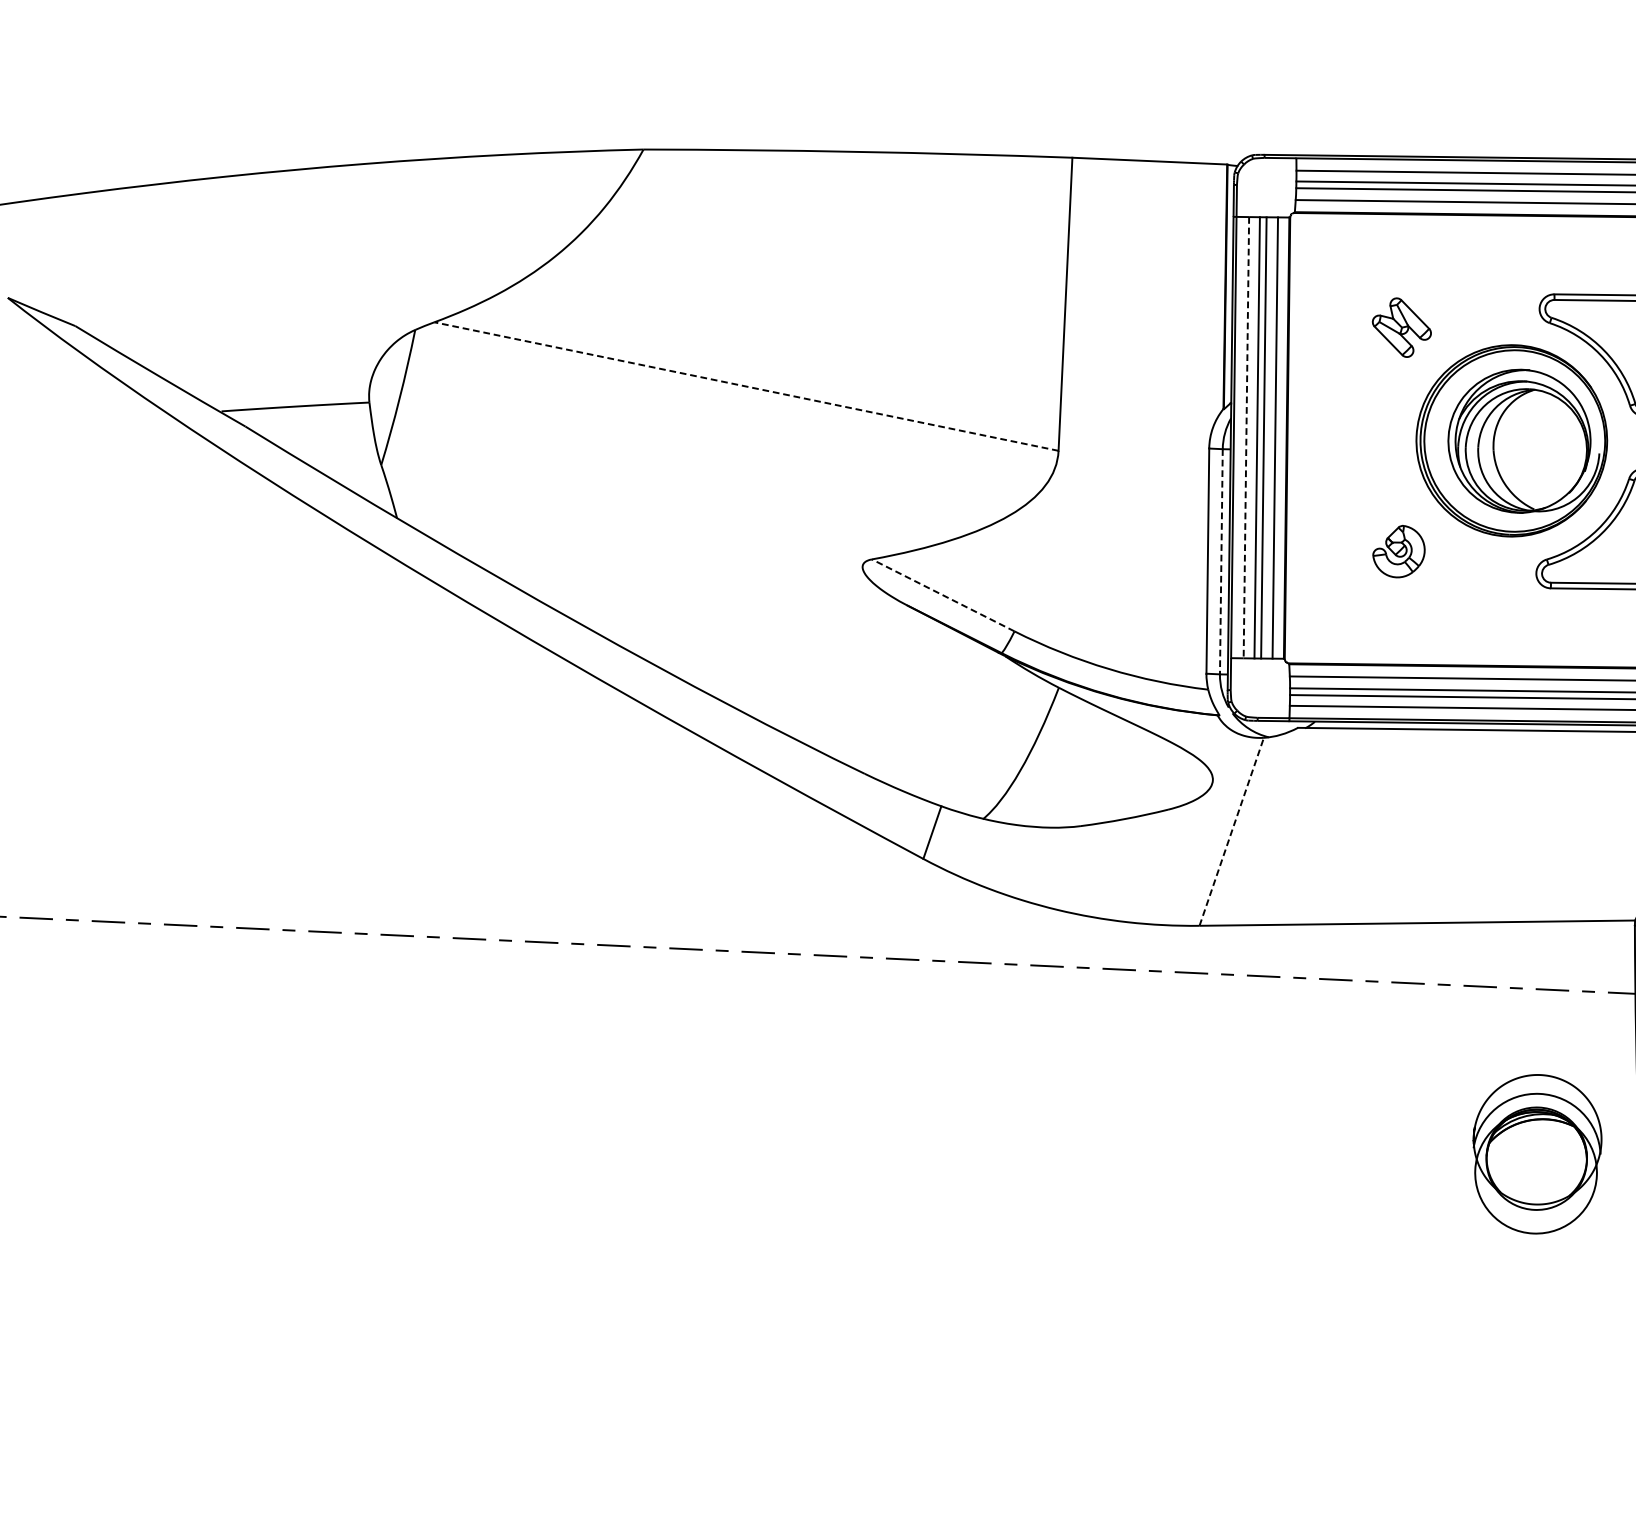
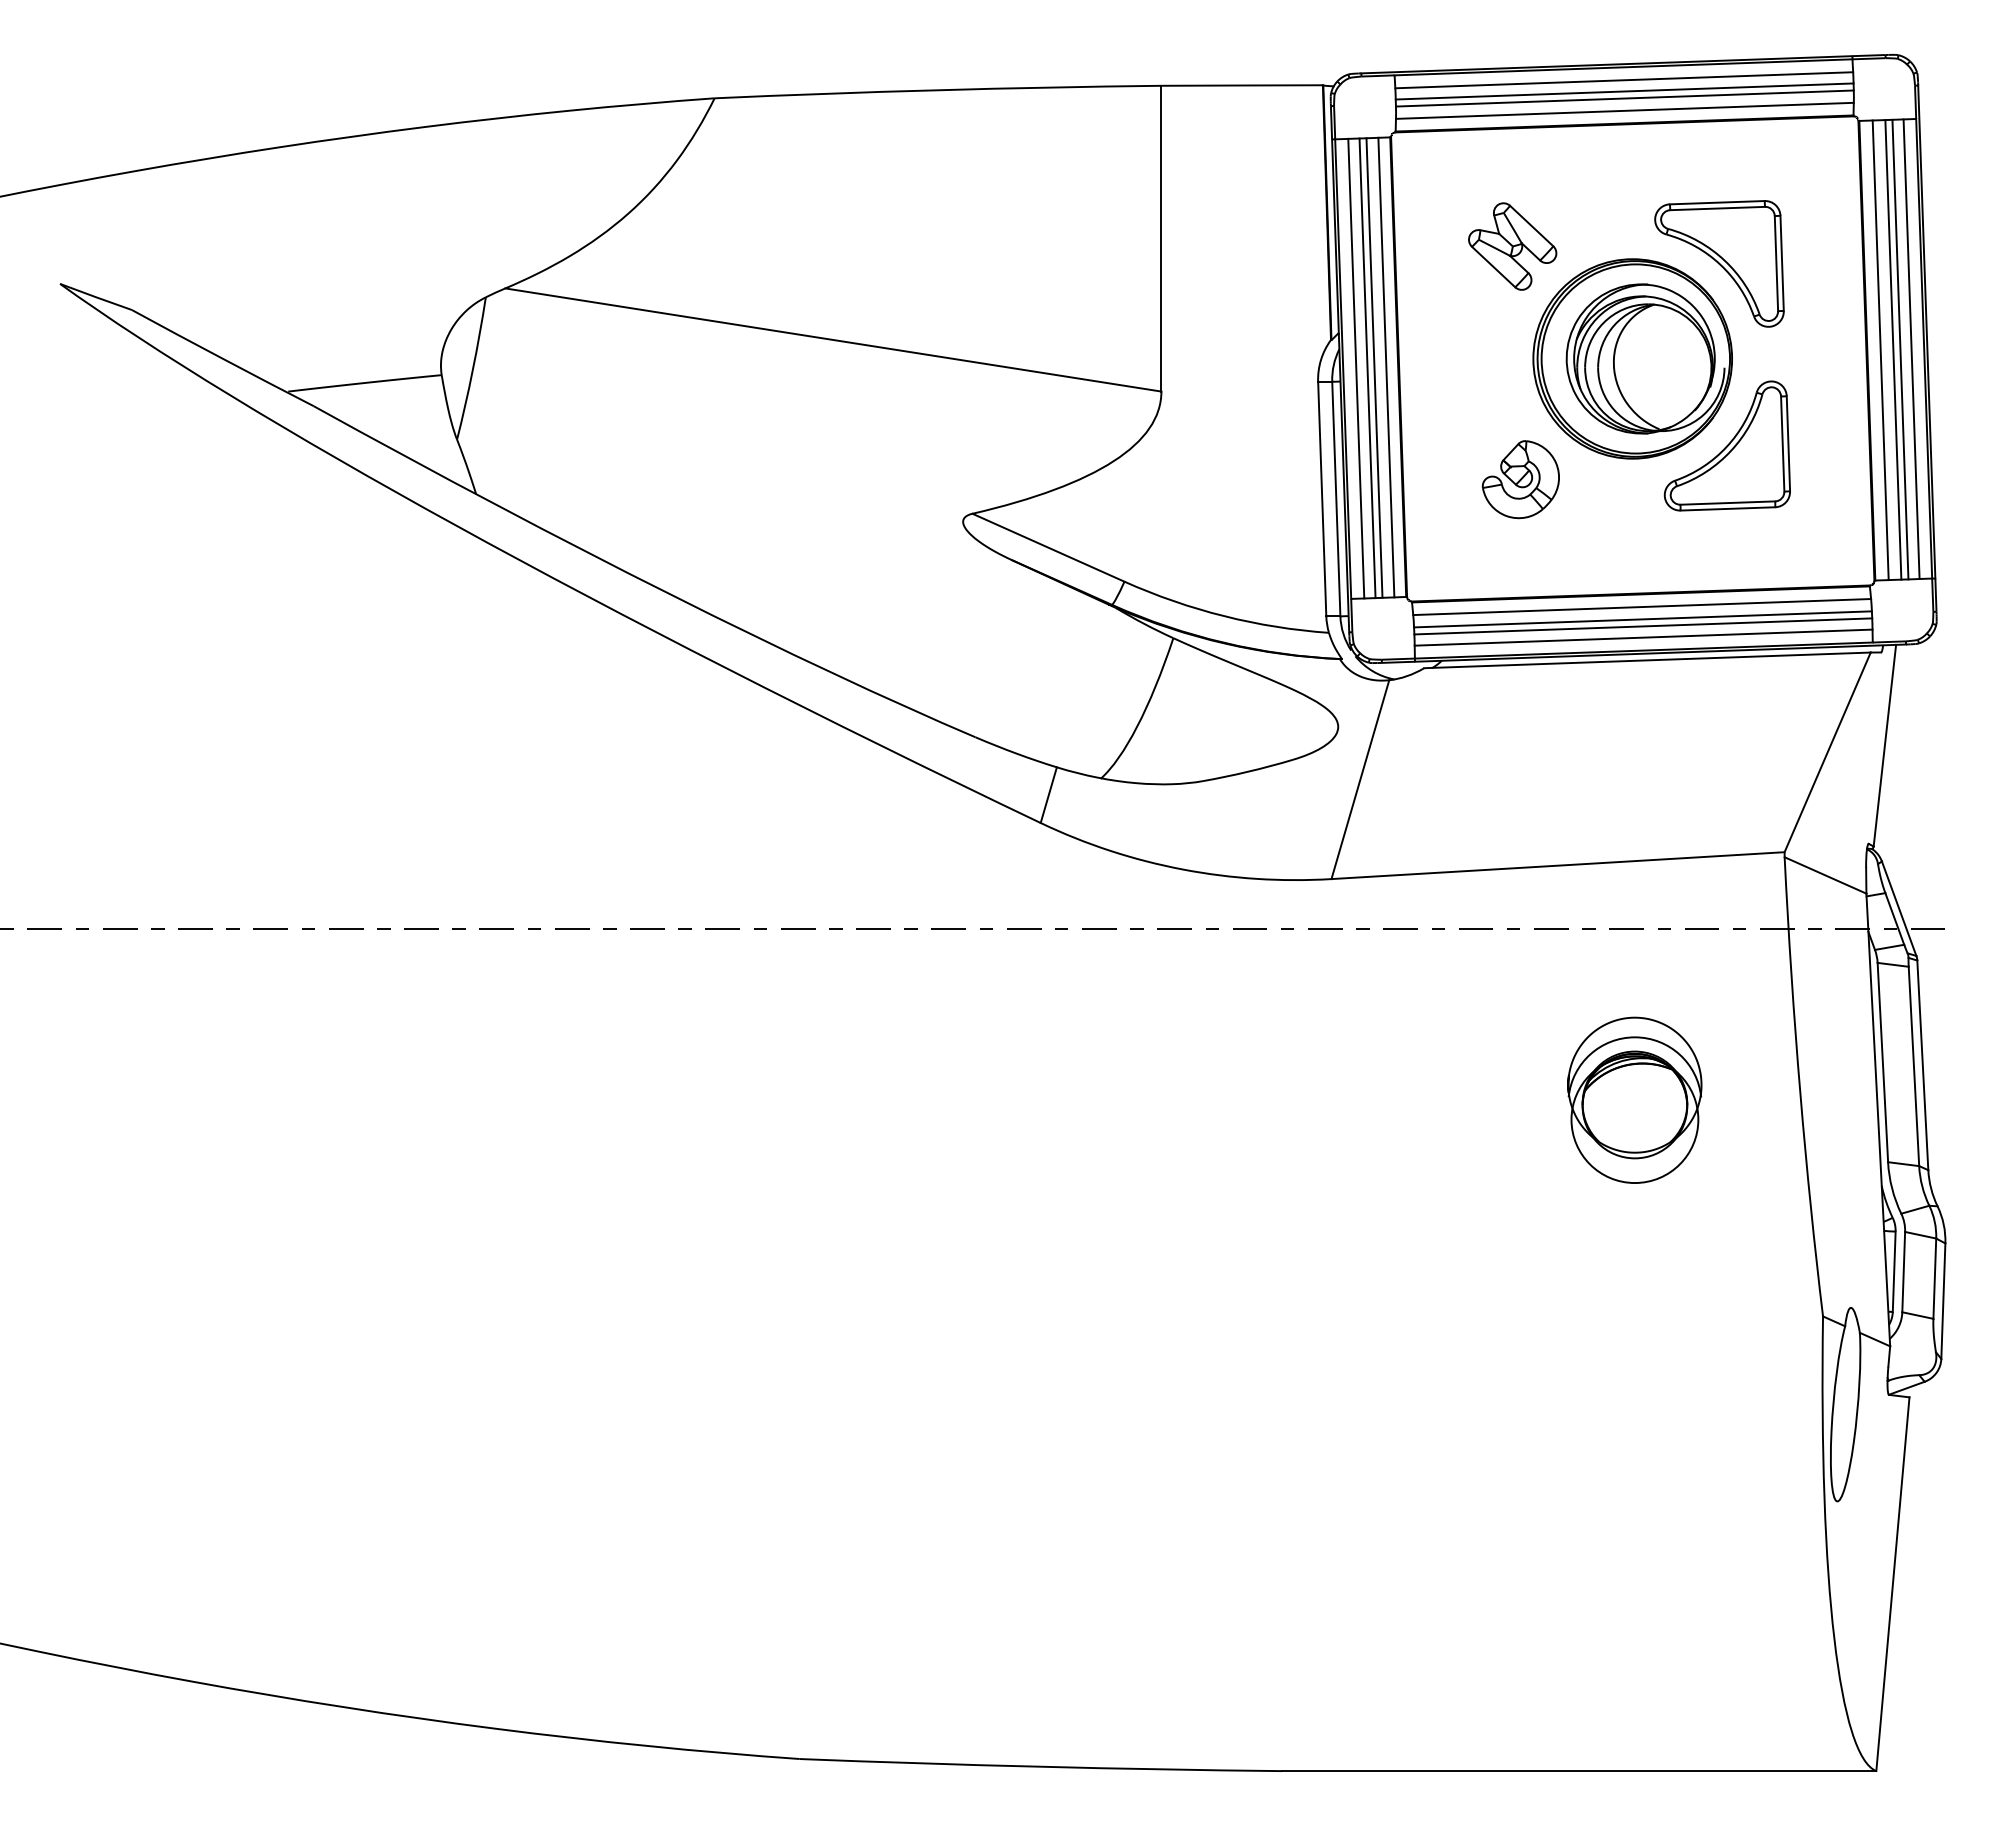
part: (1401, 327) -> (1512, 246), size x1.43
line: (745, 386) -> (832, 339), dashed -> solid
line: (1246, 437) -> (1356, 368), dashed -> solid
part: (1398, 551) -> (1520, 479), size x1.43
line: (1221, 562) -> (1336, 499), dashed -> solid
line: (943, 595) -> (1048, 547), dashed -> solid
line: (1231, 831) -> (1360, 779), dashed -> solid
part: (1536, 1153) -> (1634, 1099), moved

